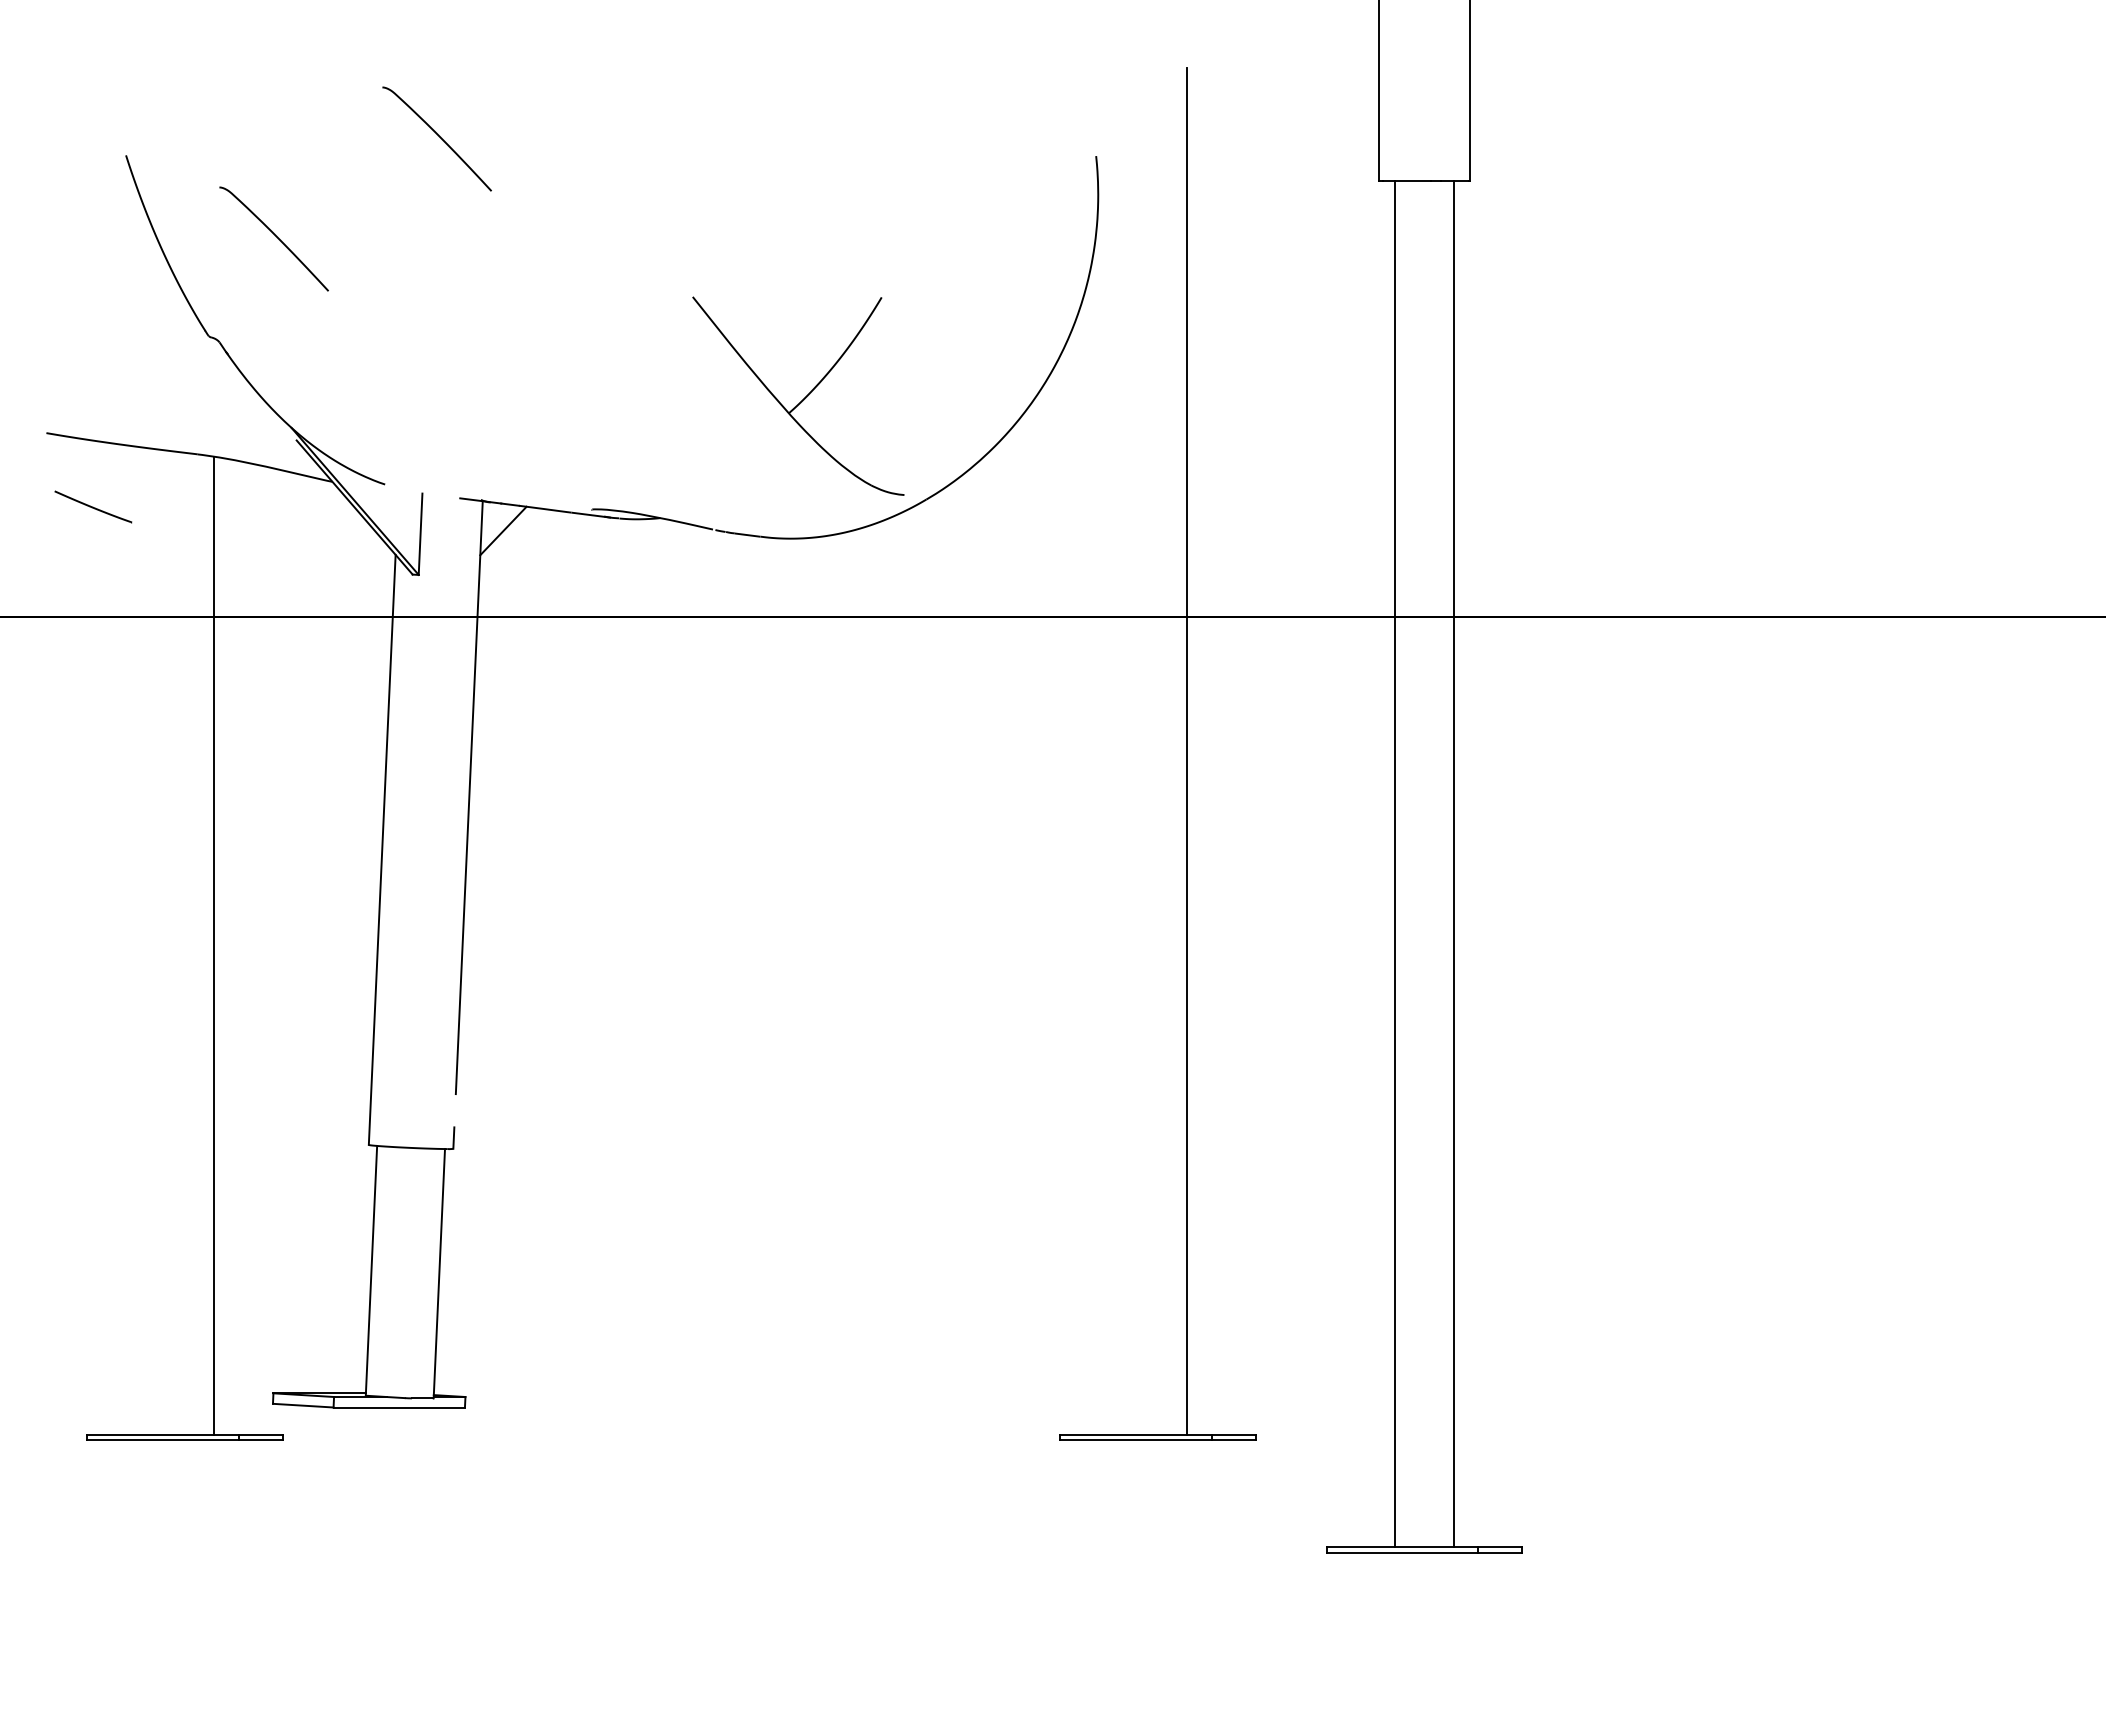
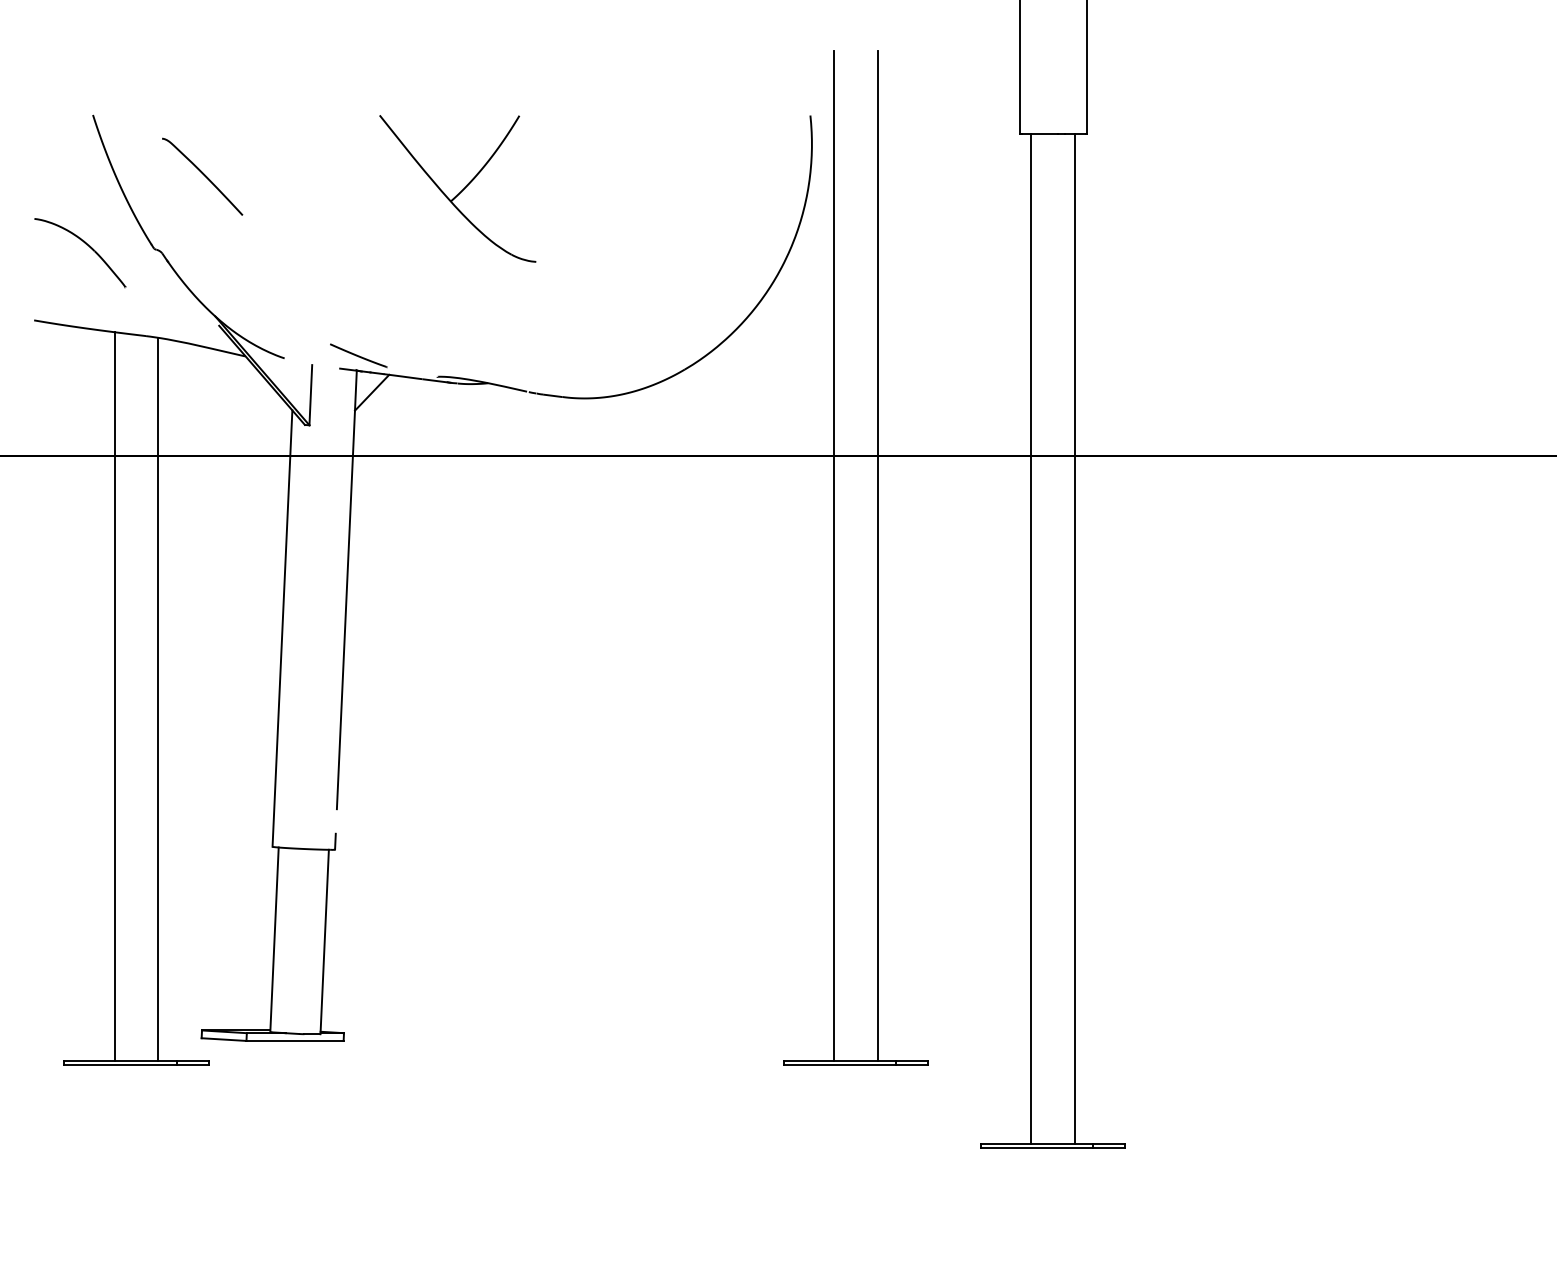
curve: (438, 136) -> (324, 101), removed
part: (116, 330) -> (85, 244), added
part: (798, 395) -> (457, 188), moved
line: (93, 506) -> (358, 355), moved
line: (1128, 751) -> (834, 555), added
line: (155, 941) -> (114, 696), added

